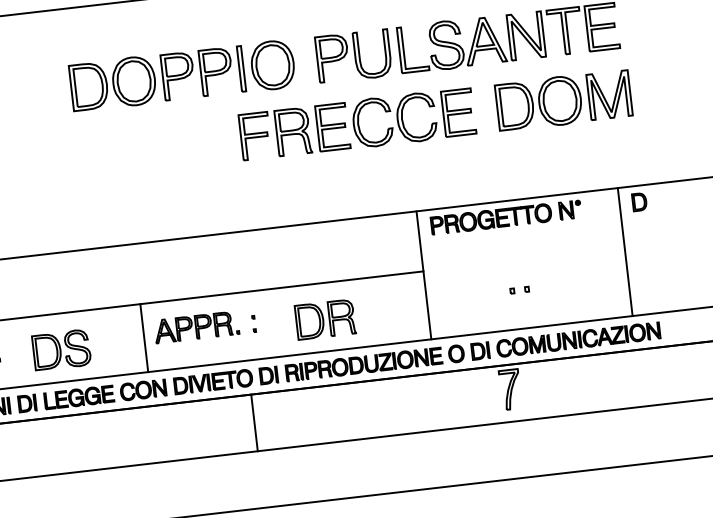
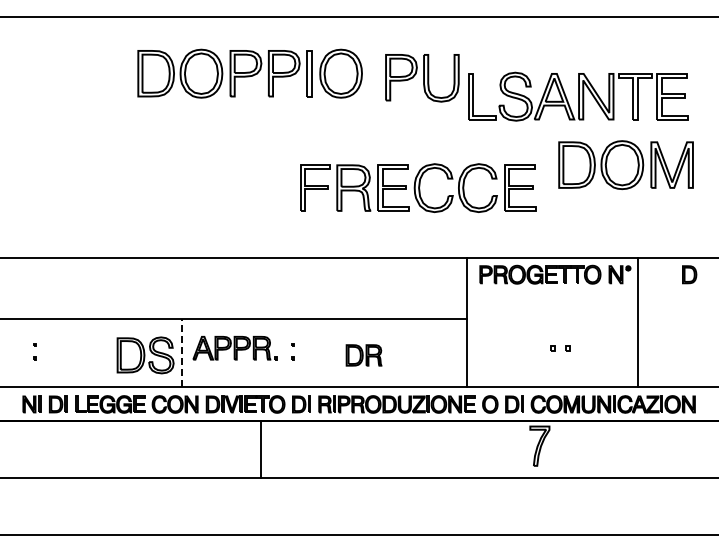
part: (353, 56) -> (422, 78), moved
part: (181, 75) -> (249, 73), moved
part: (357, 123) -> (418, 187), moved
line: (625, 251) -> (637, 322), moved
part: (324, 319) -> (363, 355), size x0.6
line: (144, 337) -> (182, 352), solid -> dashed
part: (61, 350) -> (145, 355), moved
line: (254, 422) -> (260, 449), moved

